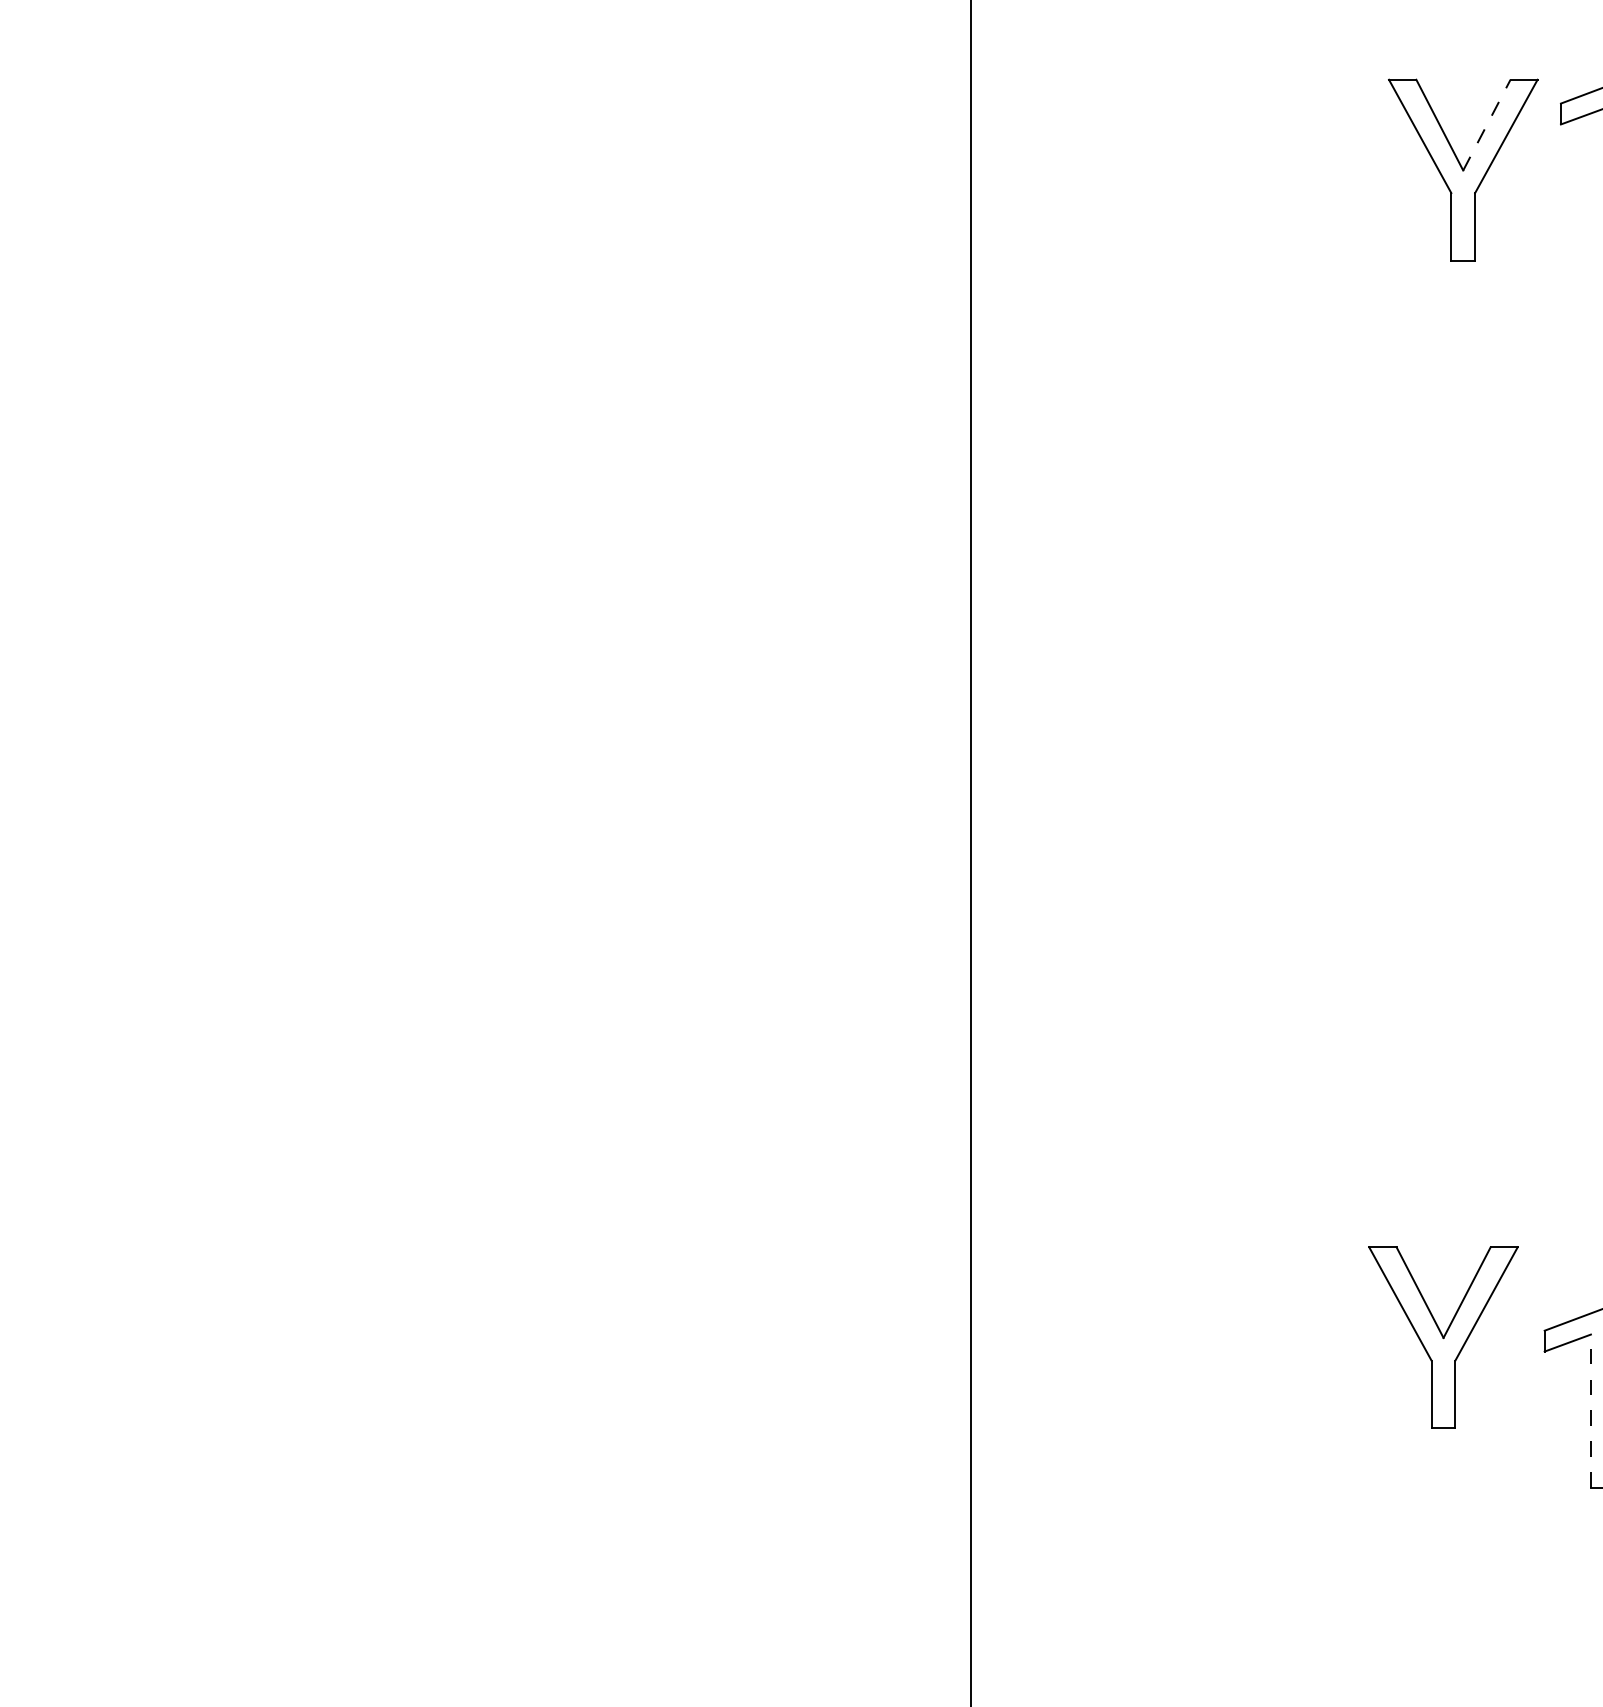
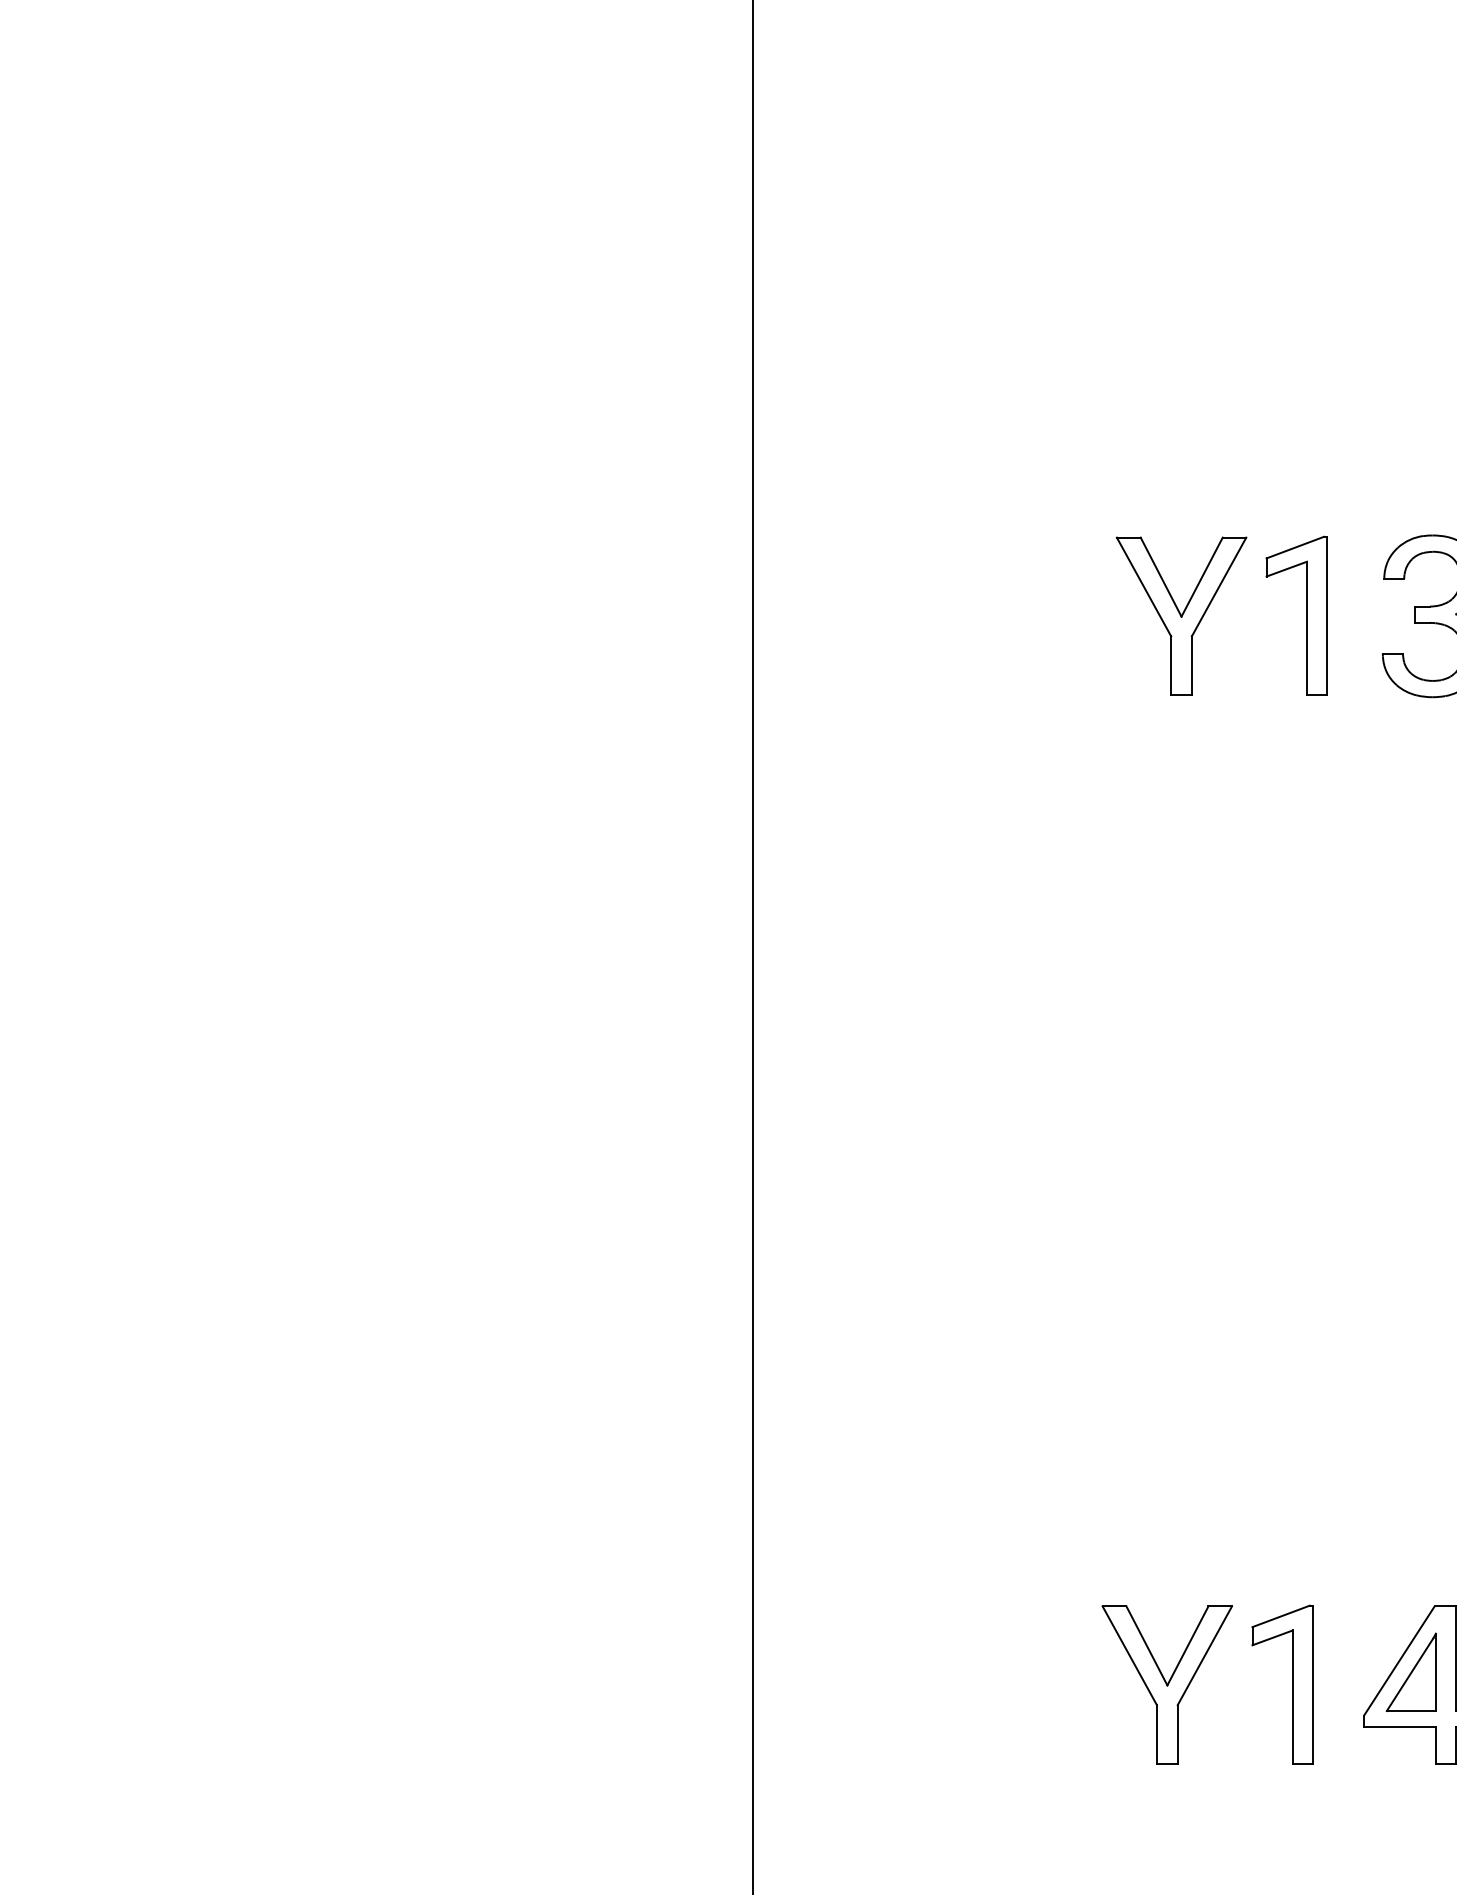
line: (1487, 125) -> (1202, 577), dashed -> solid
part: (1442, 1336) -> (1166, 1684), moved
line: (1590, 1411) -> (1292, 1697), dashed -> solid

